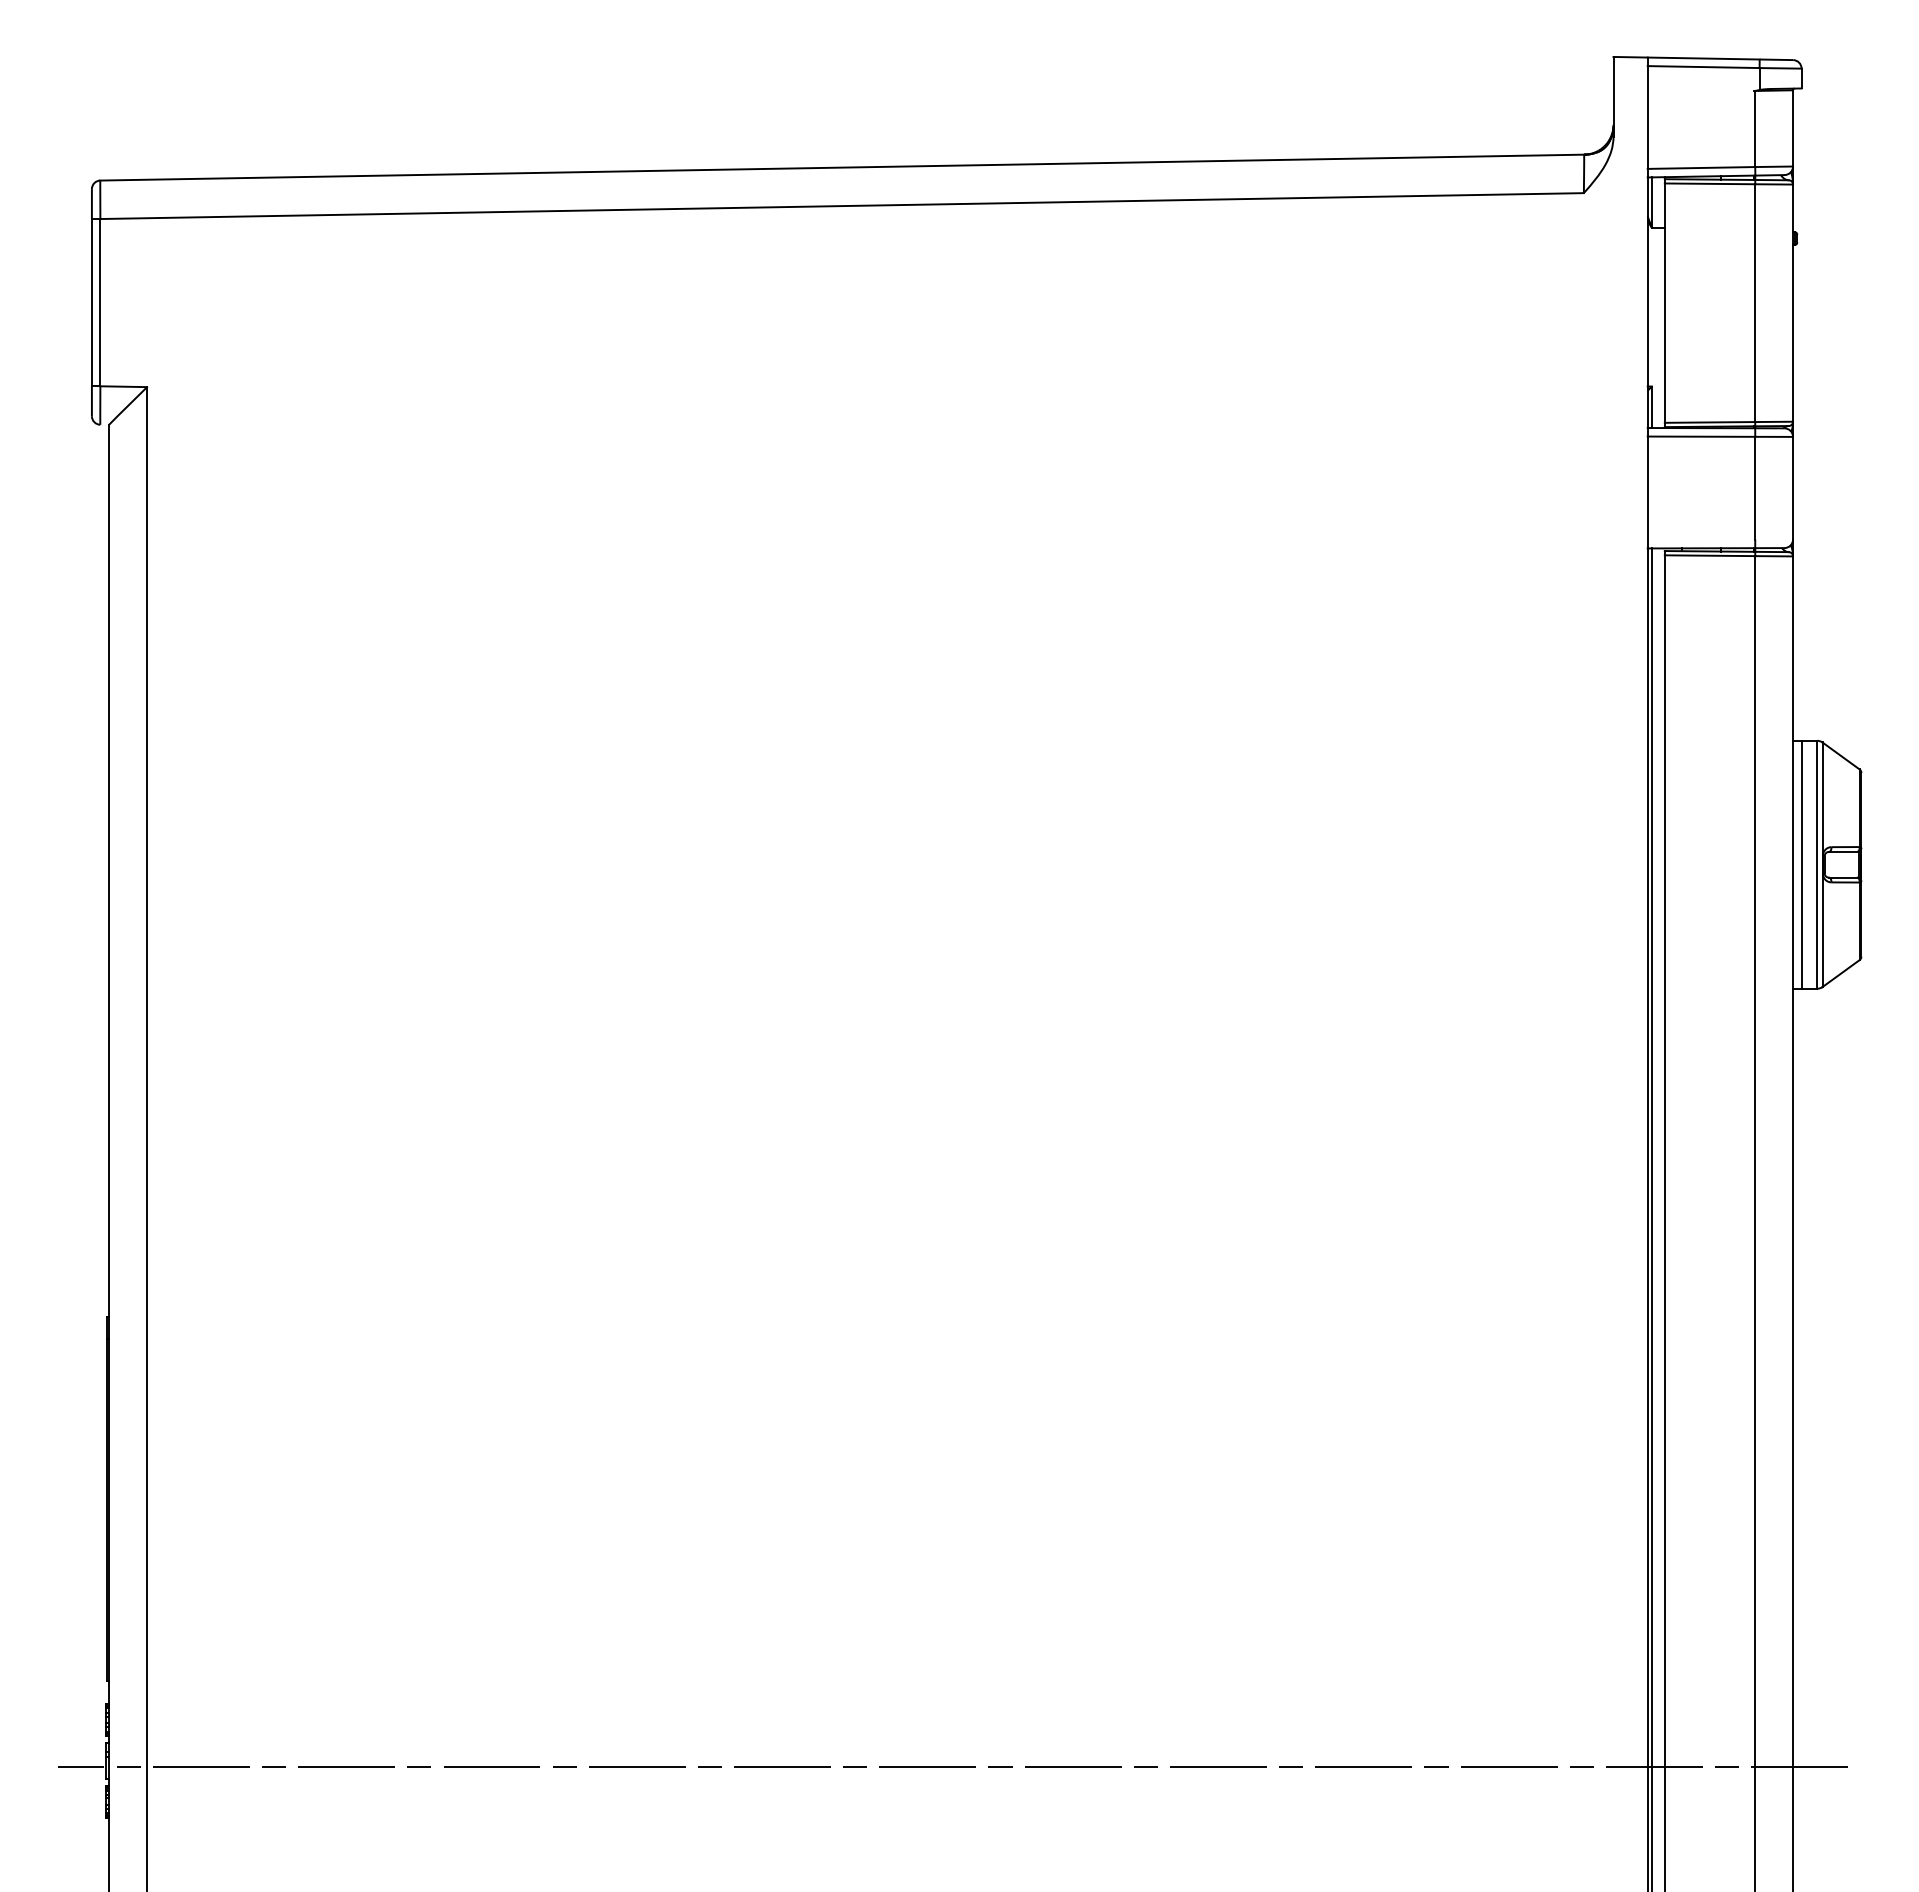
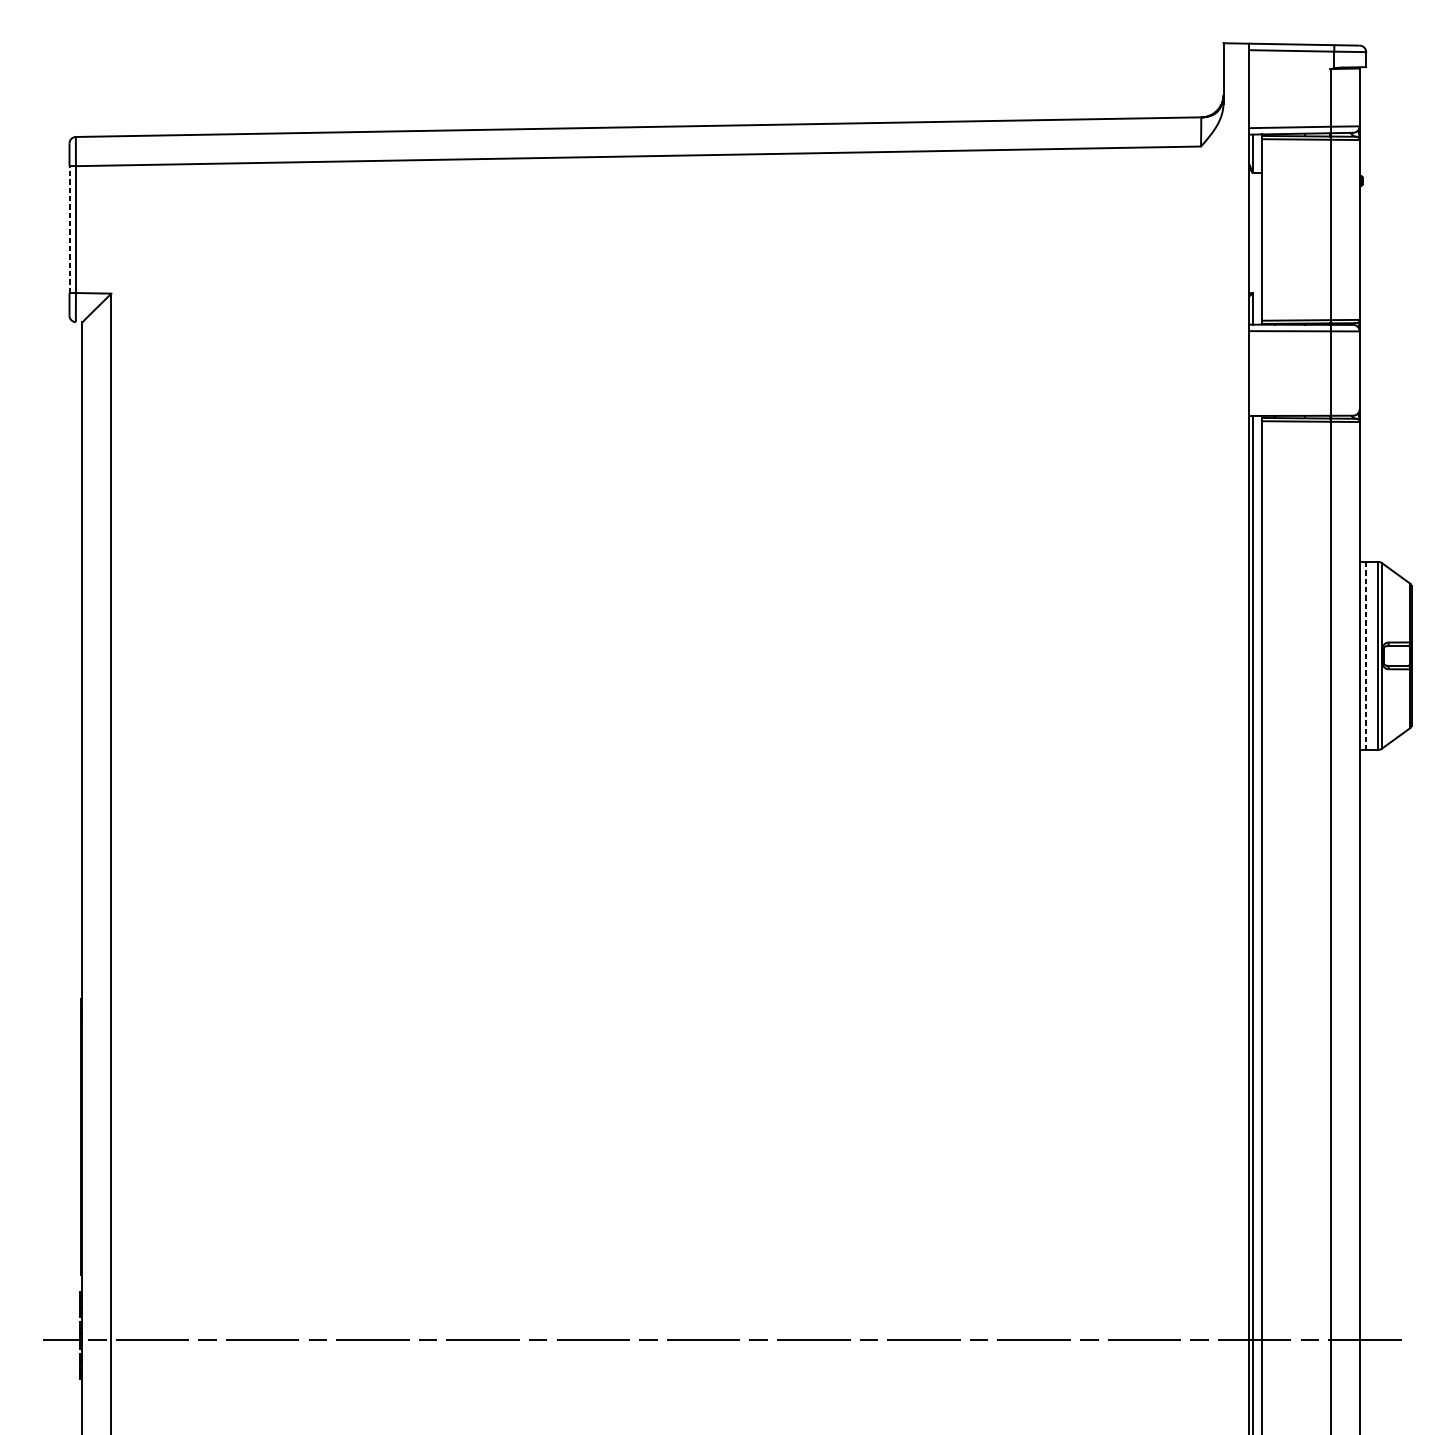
line: (91, 302) -> (69, 229), solid -> dashed
line: (1801, 864) -> (1366, 655), solid -> dashed

